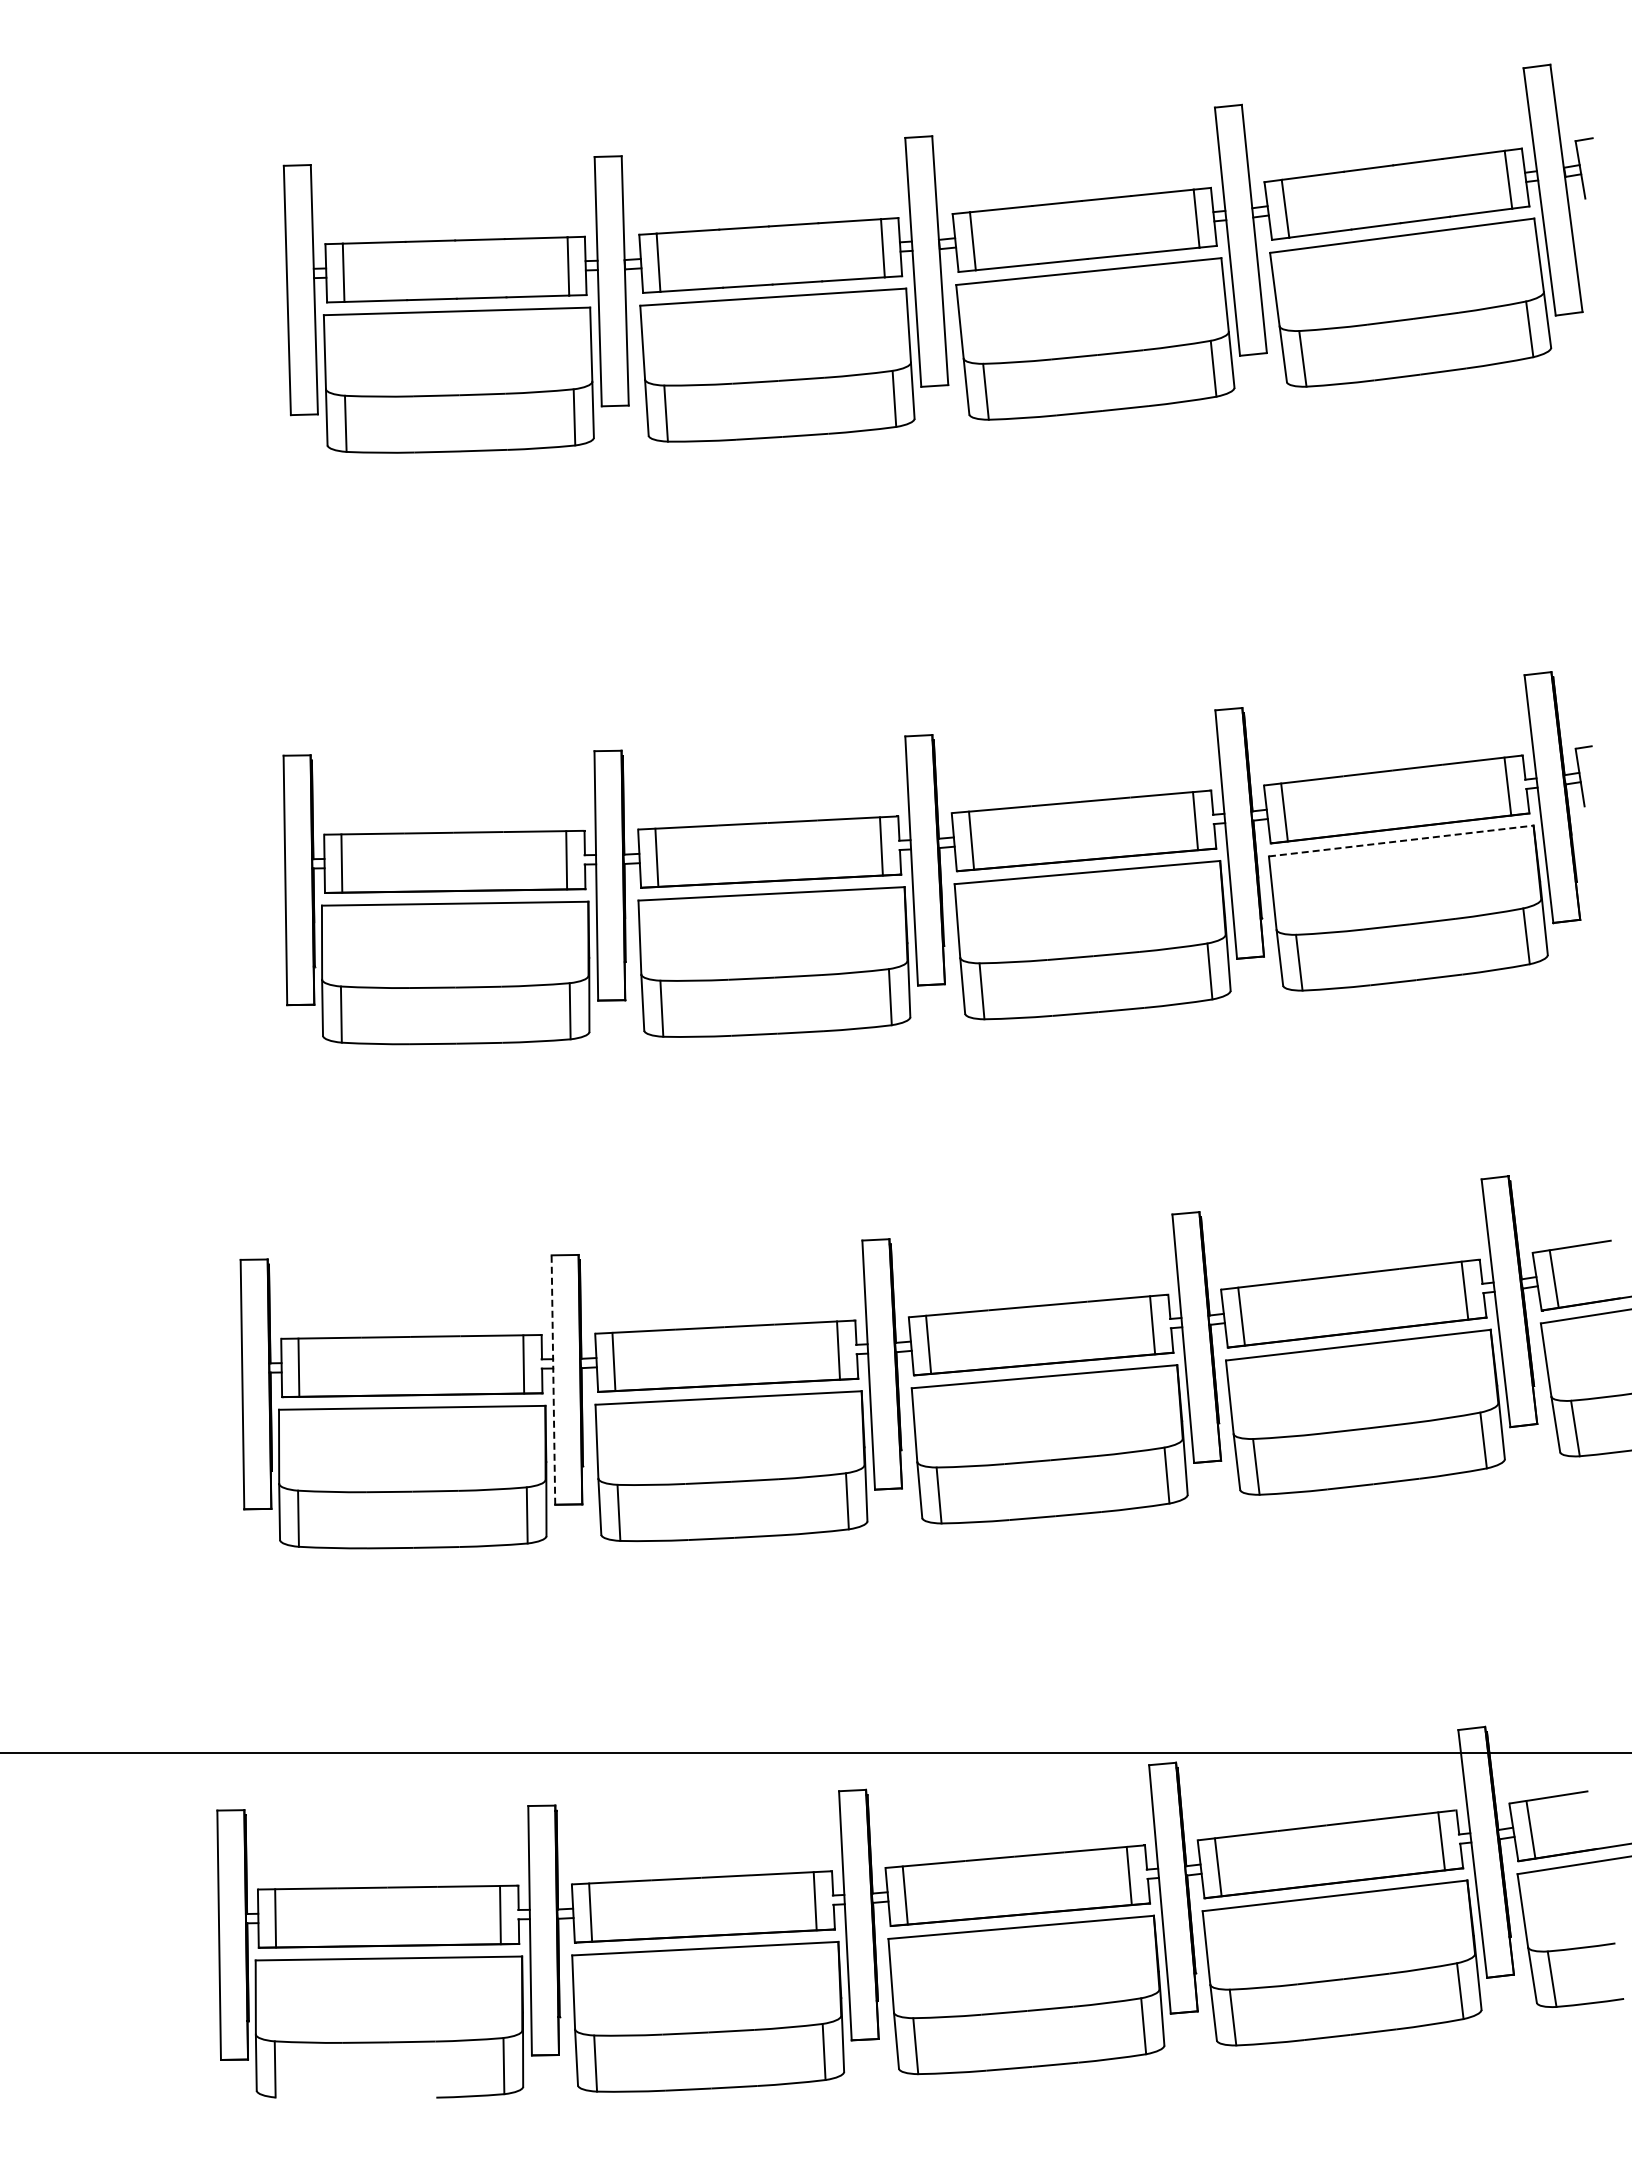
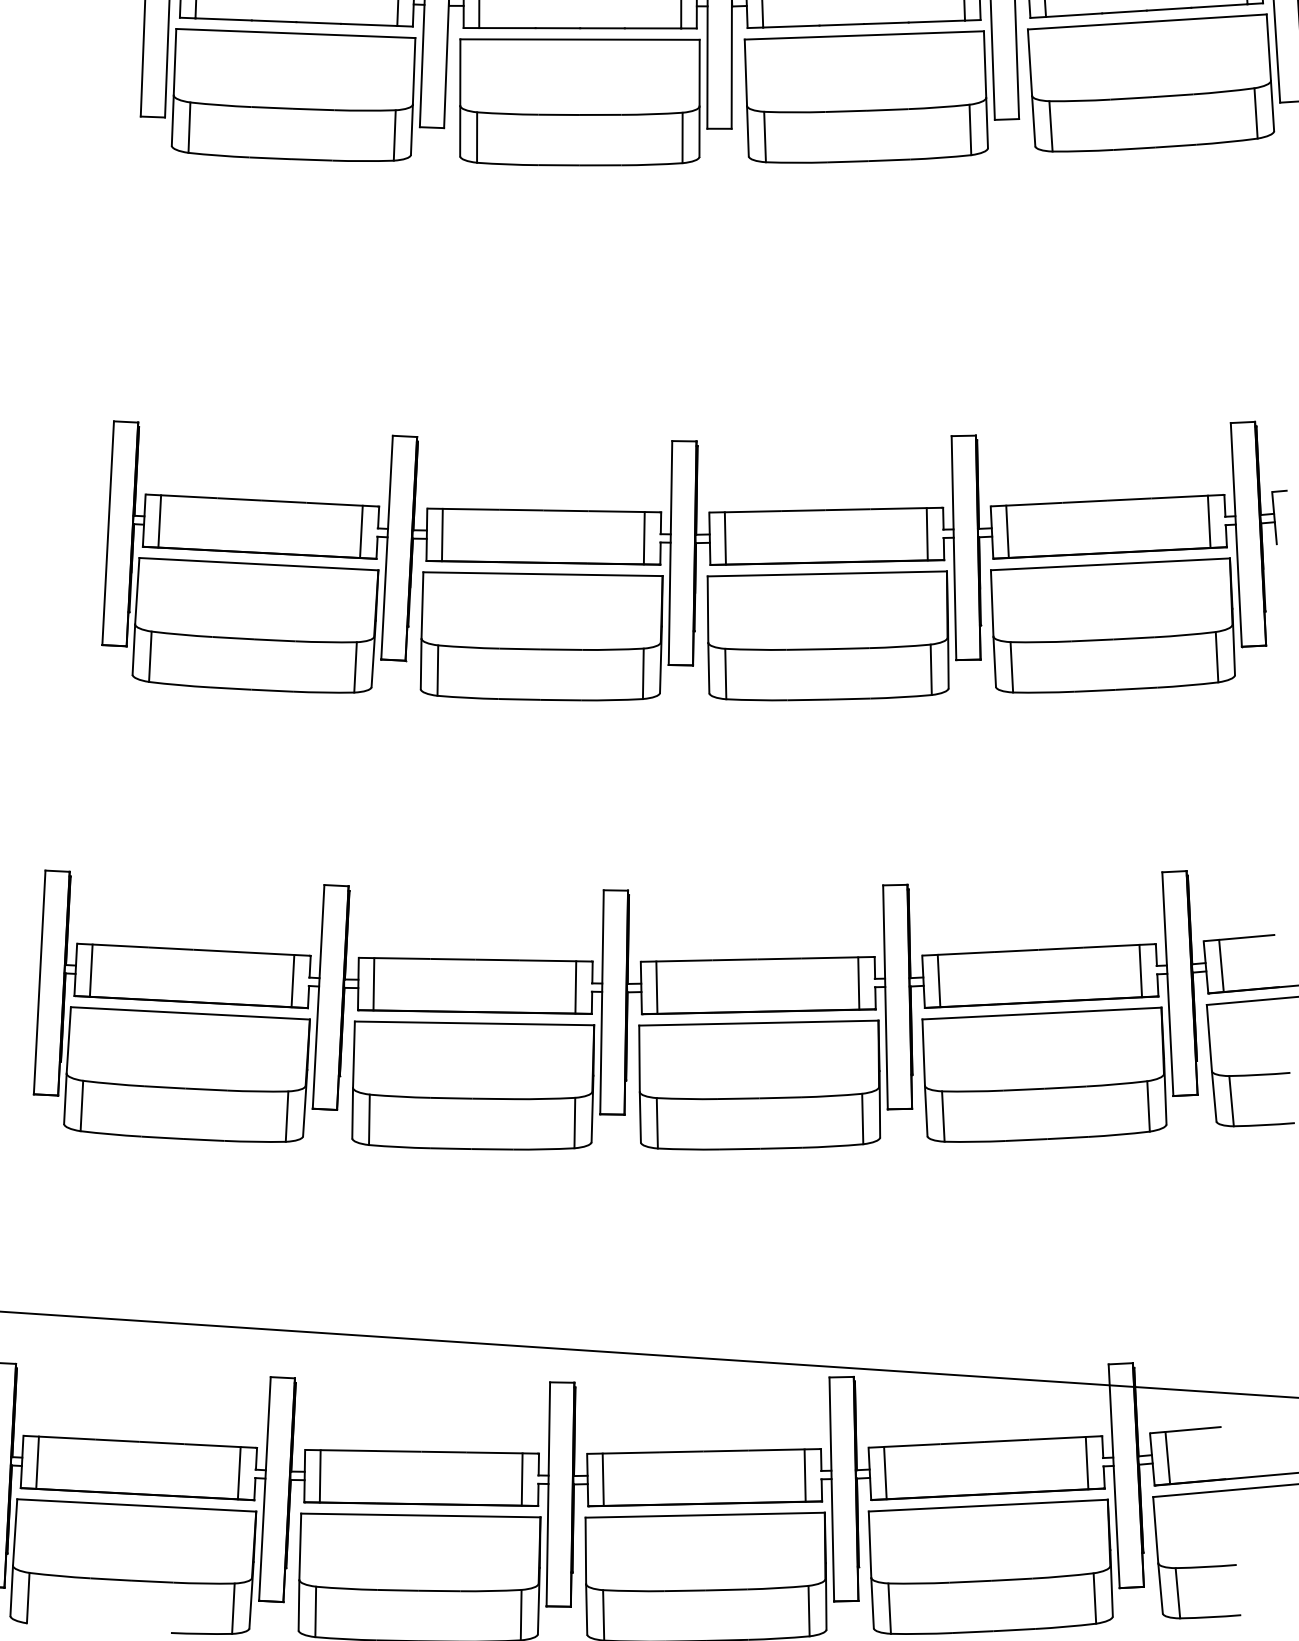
line: (1401, 840) -> (1110, 563), dashed -> solid
line: (553, 1380) -> (318, 997), dashed -> solid

